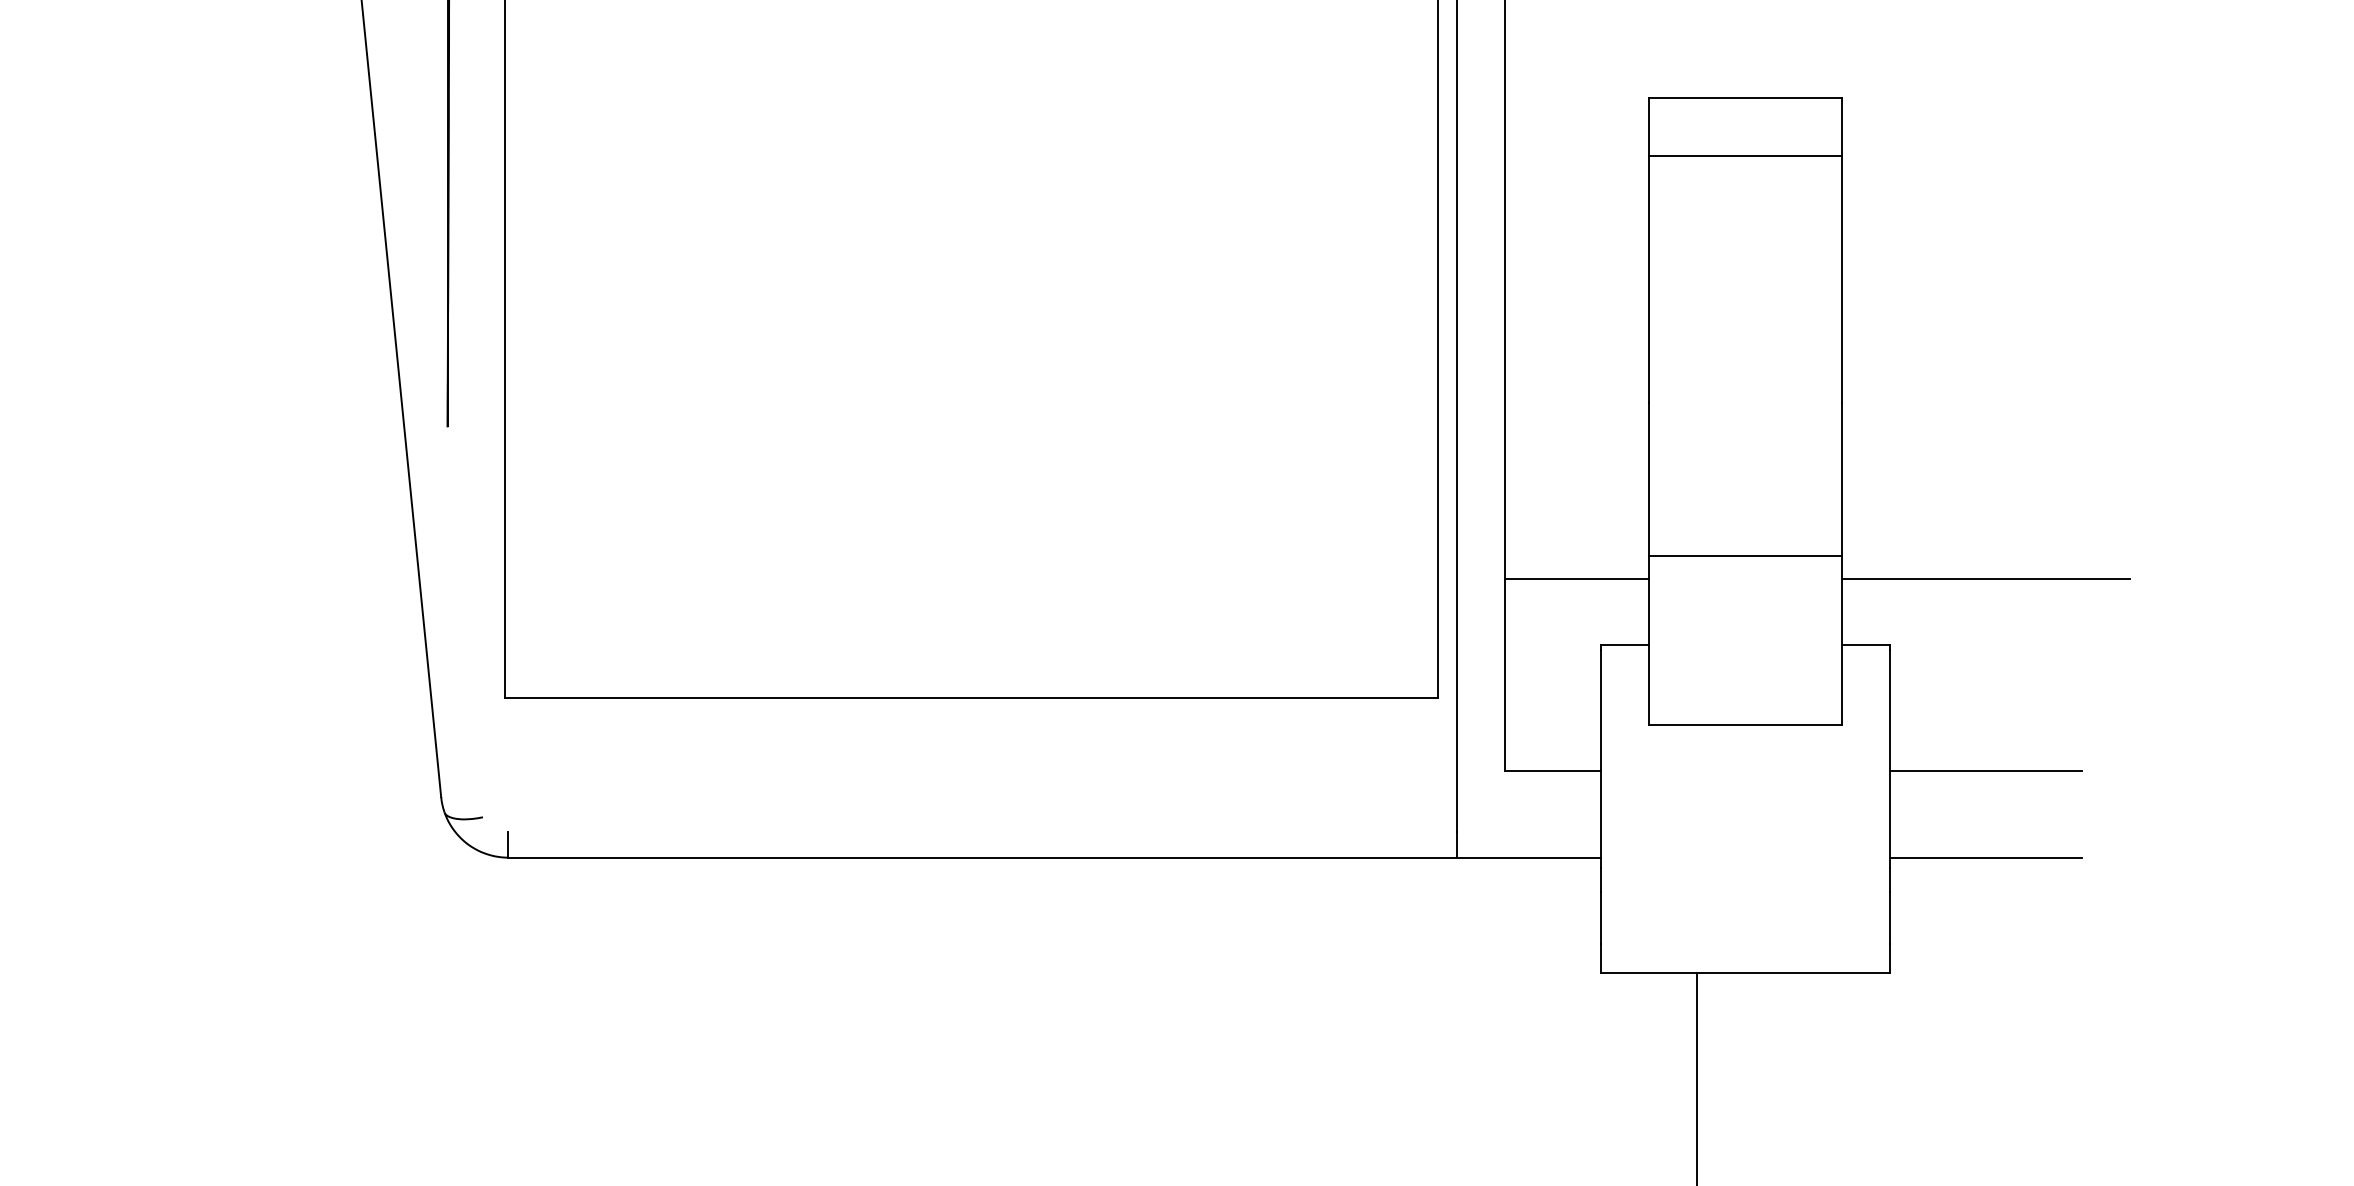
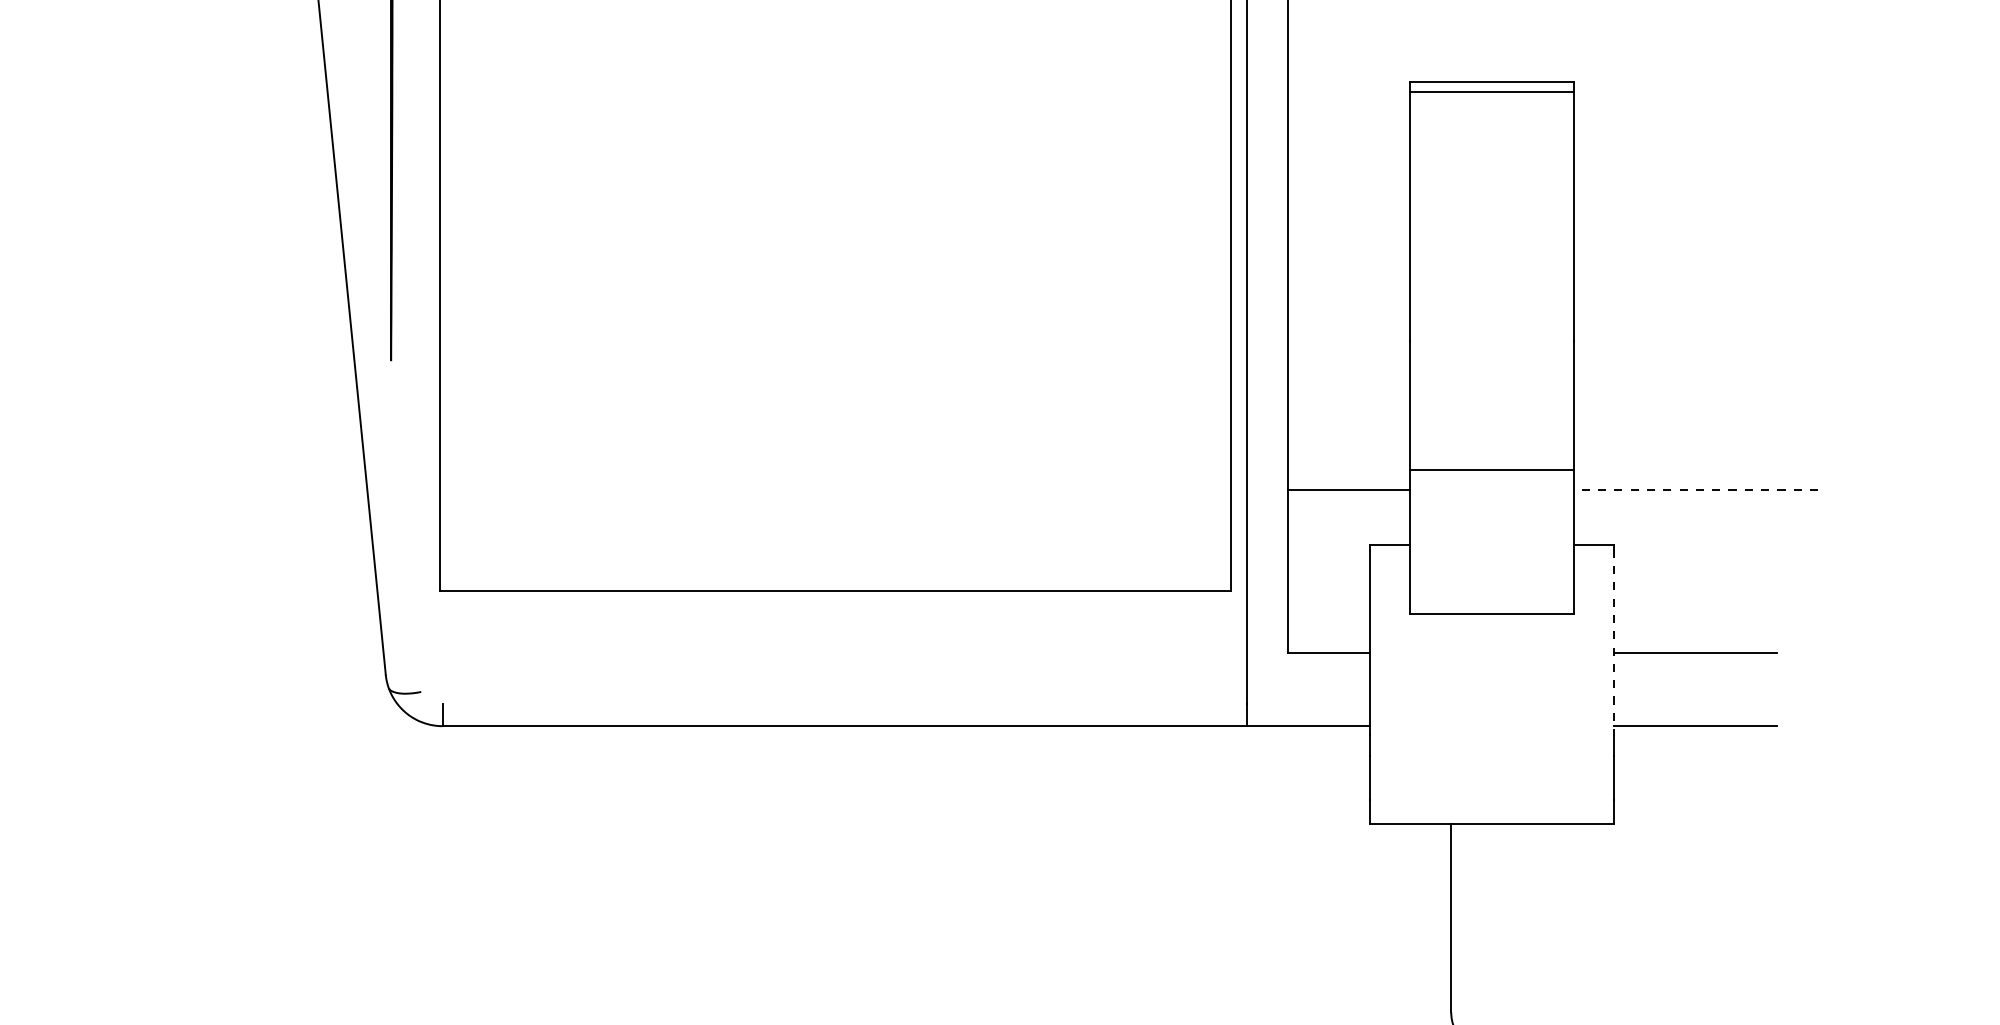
line: (1744, 155) -> (1491, 91), moved
line: (1985, 578) -> (1695, 489), solid -> dashed
line: (1889, 758) -> (1614, 642), solid -> dashed

